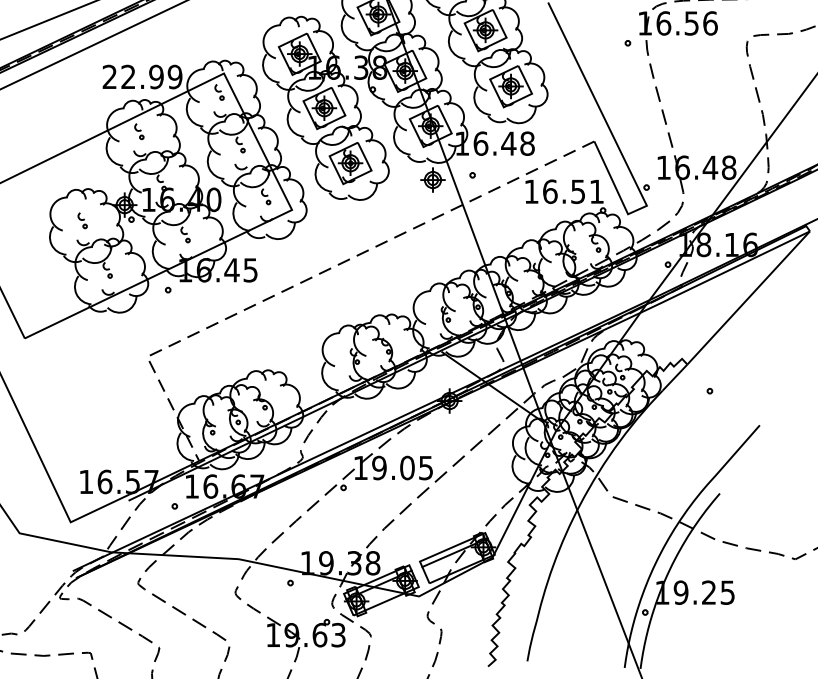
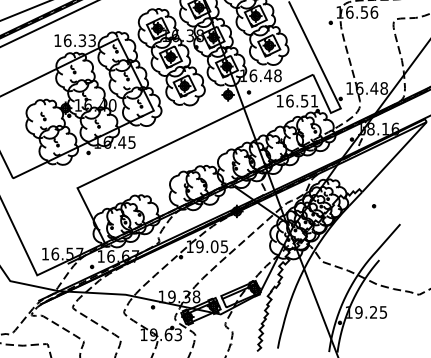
text: (143, 76) -> (75, 40), 22.99 -> 16.33
line: (316, 275) -> (166, 145), dashed -> solid

